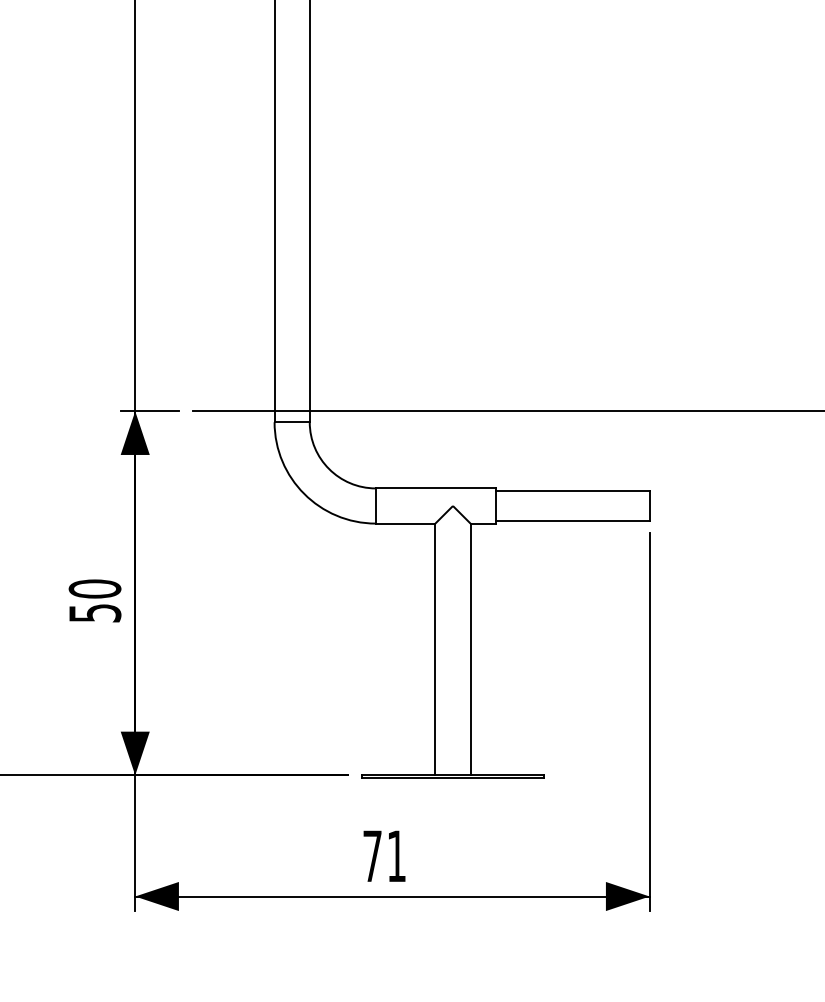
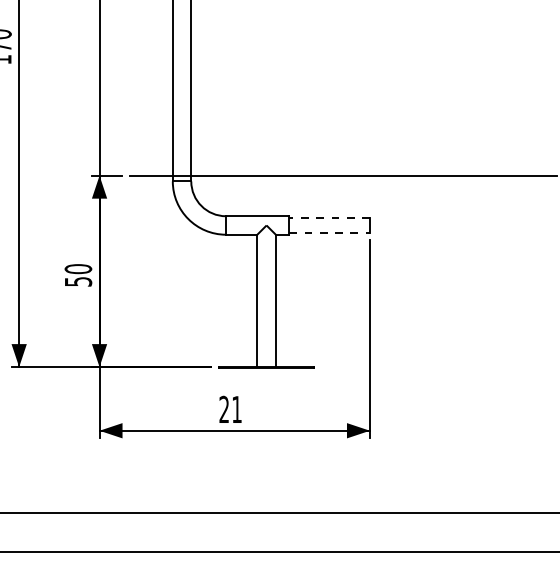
line: (572, 490) -> (329, 217), solid -> dashed
line: (574, 521) -> (330, 233), solid -> dashed
text: (371, 854) -> (223, 408), 71 -> 21

